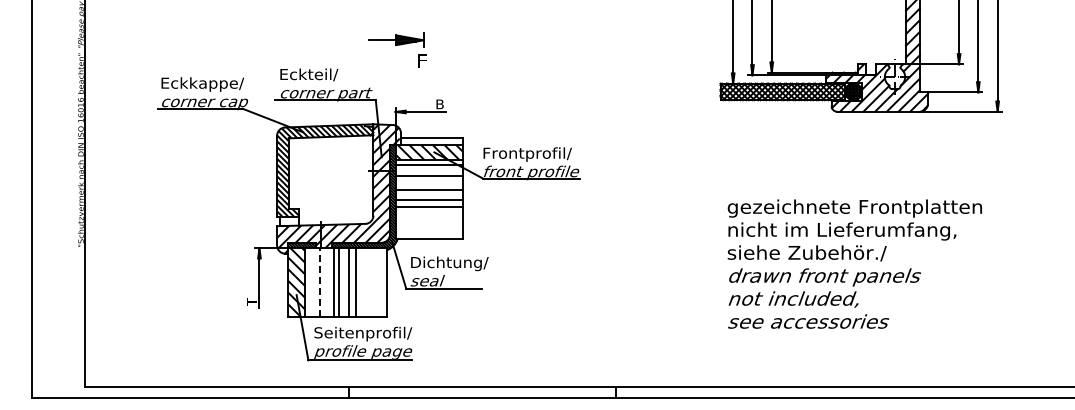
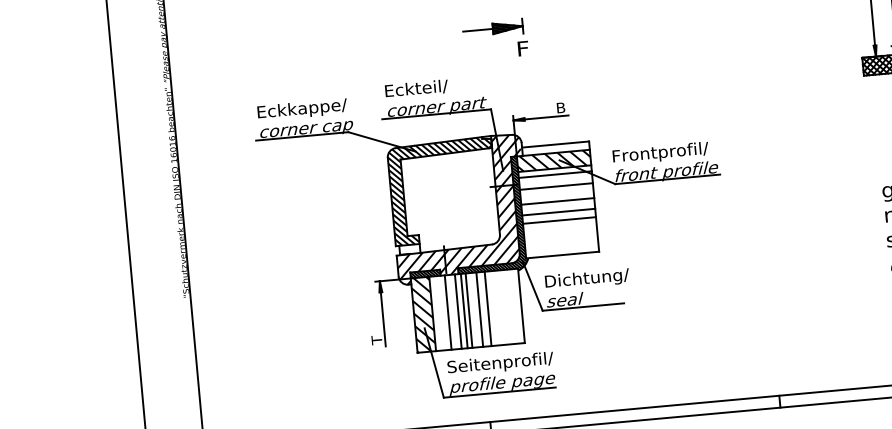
part: (397, 49) -> (495, 38), moved
line: (319, 282) -> (448, 312), dashed -> solid
line: (328, 282) -> (457, 311), added

